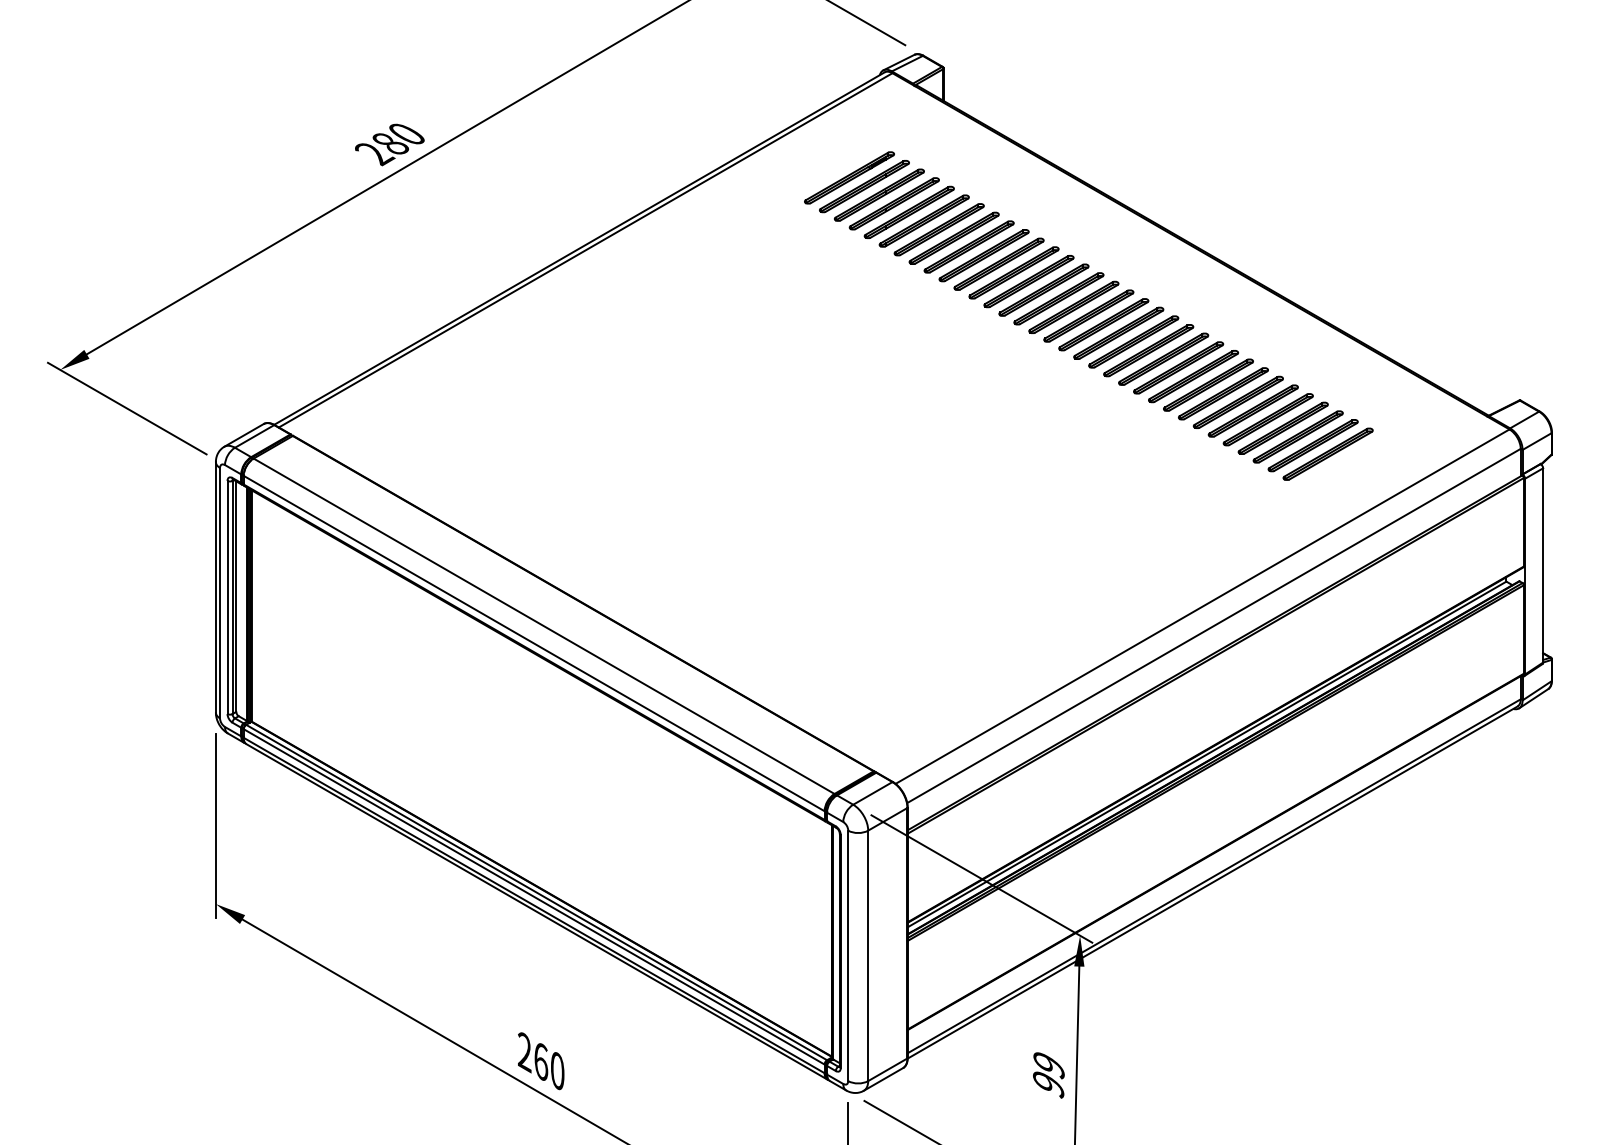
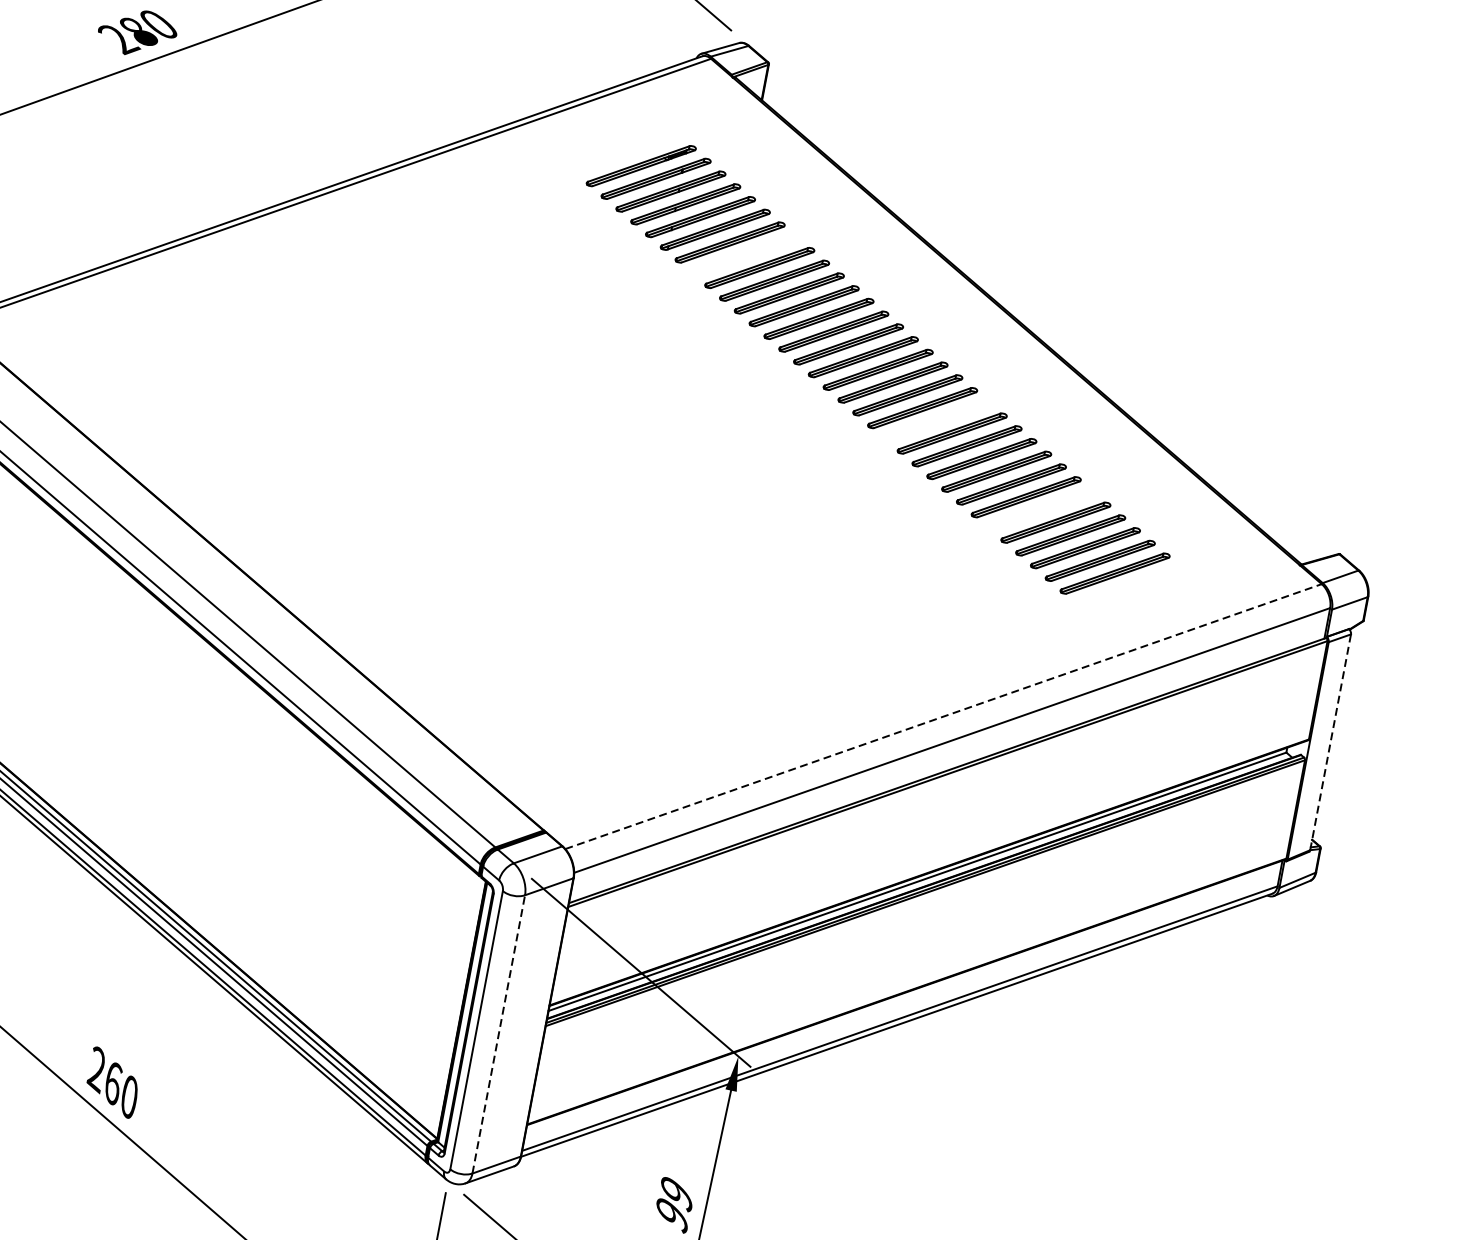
part: (953, 237) -> (744, 254), removed
part: (1148, 350) -> (937, 420), removed
part: (1252, 410) -> (1040, 509), removed
line: (1543, 564) -> (1331, 741), solid -> dashed
line: (1203, 606) -> (944, 716), solid -> dashed
line: (868, 955) -> (499, 1034), solid -> dashed

